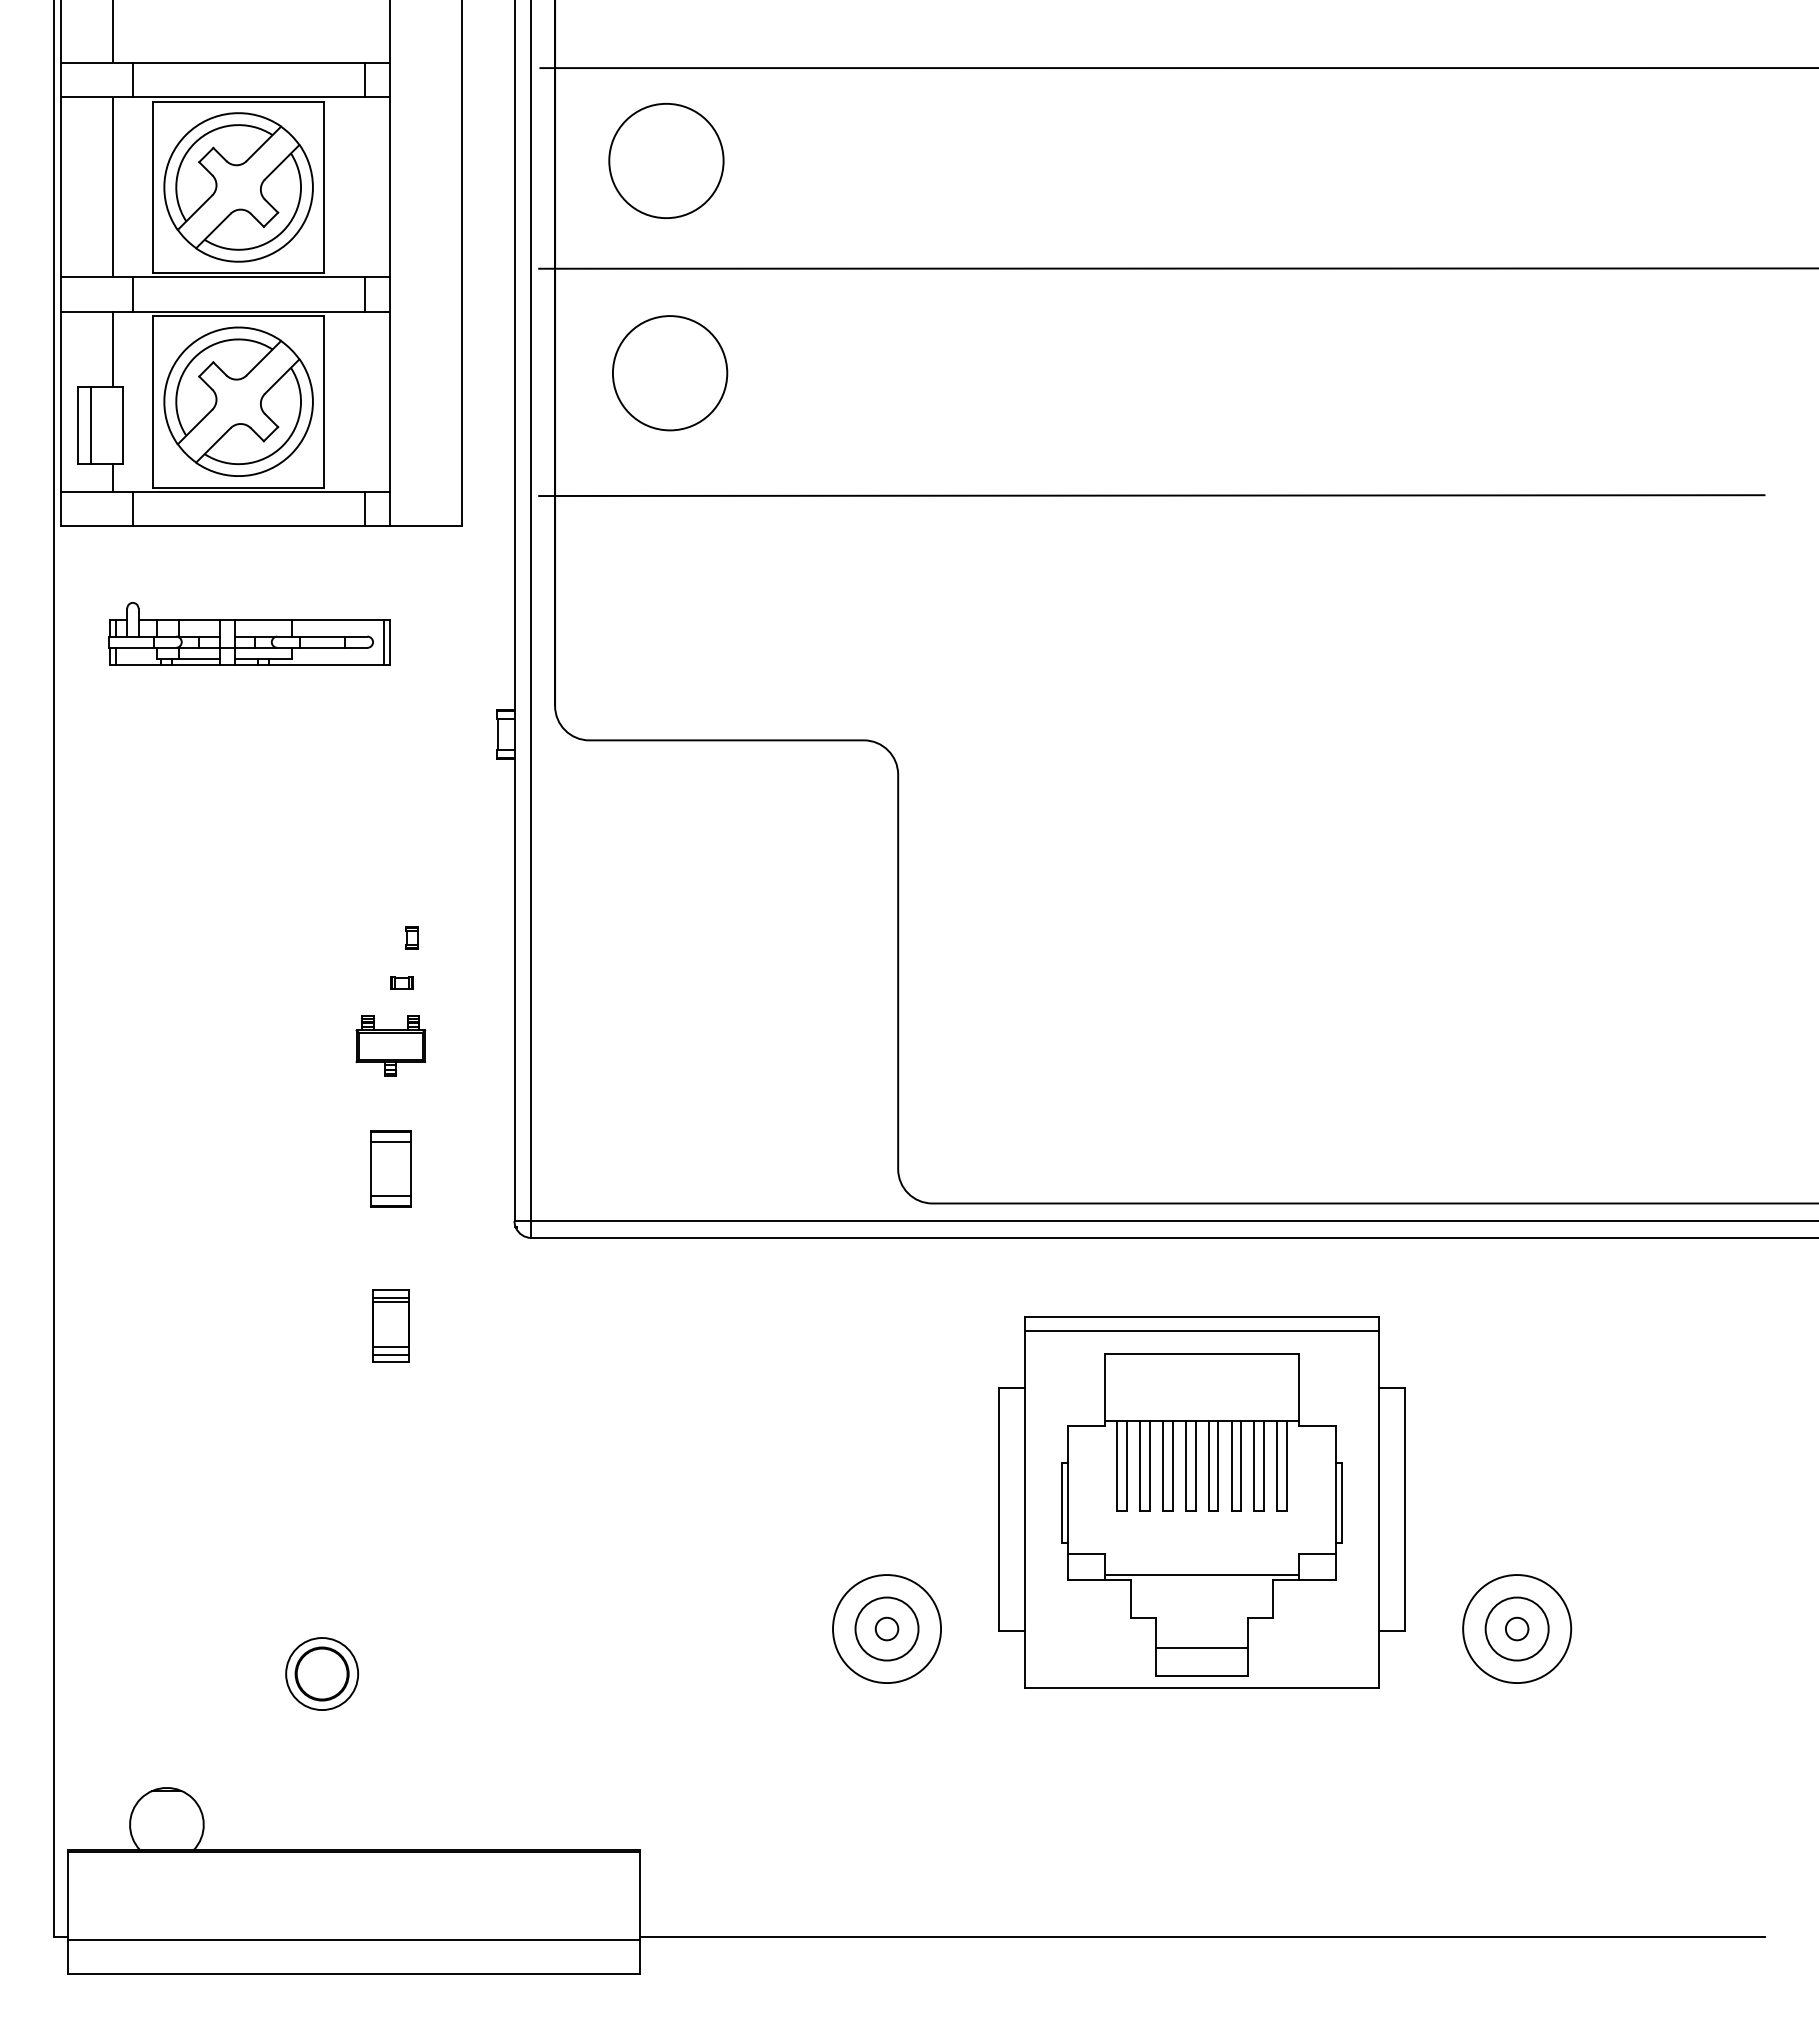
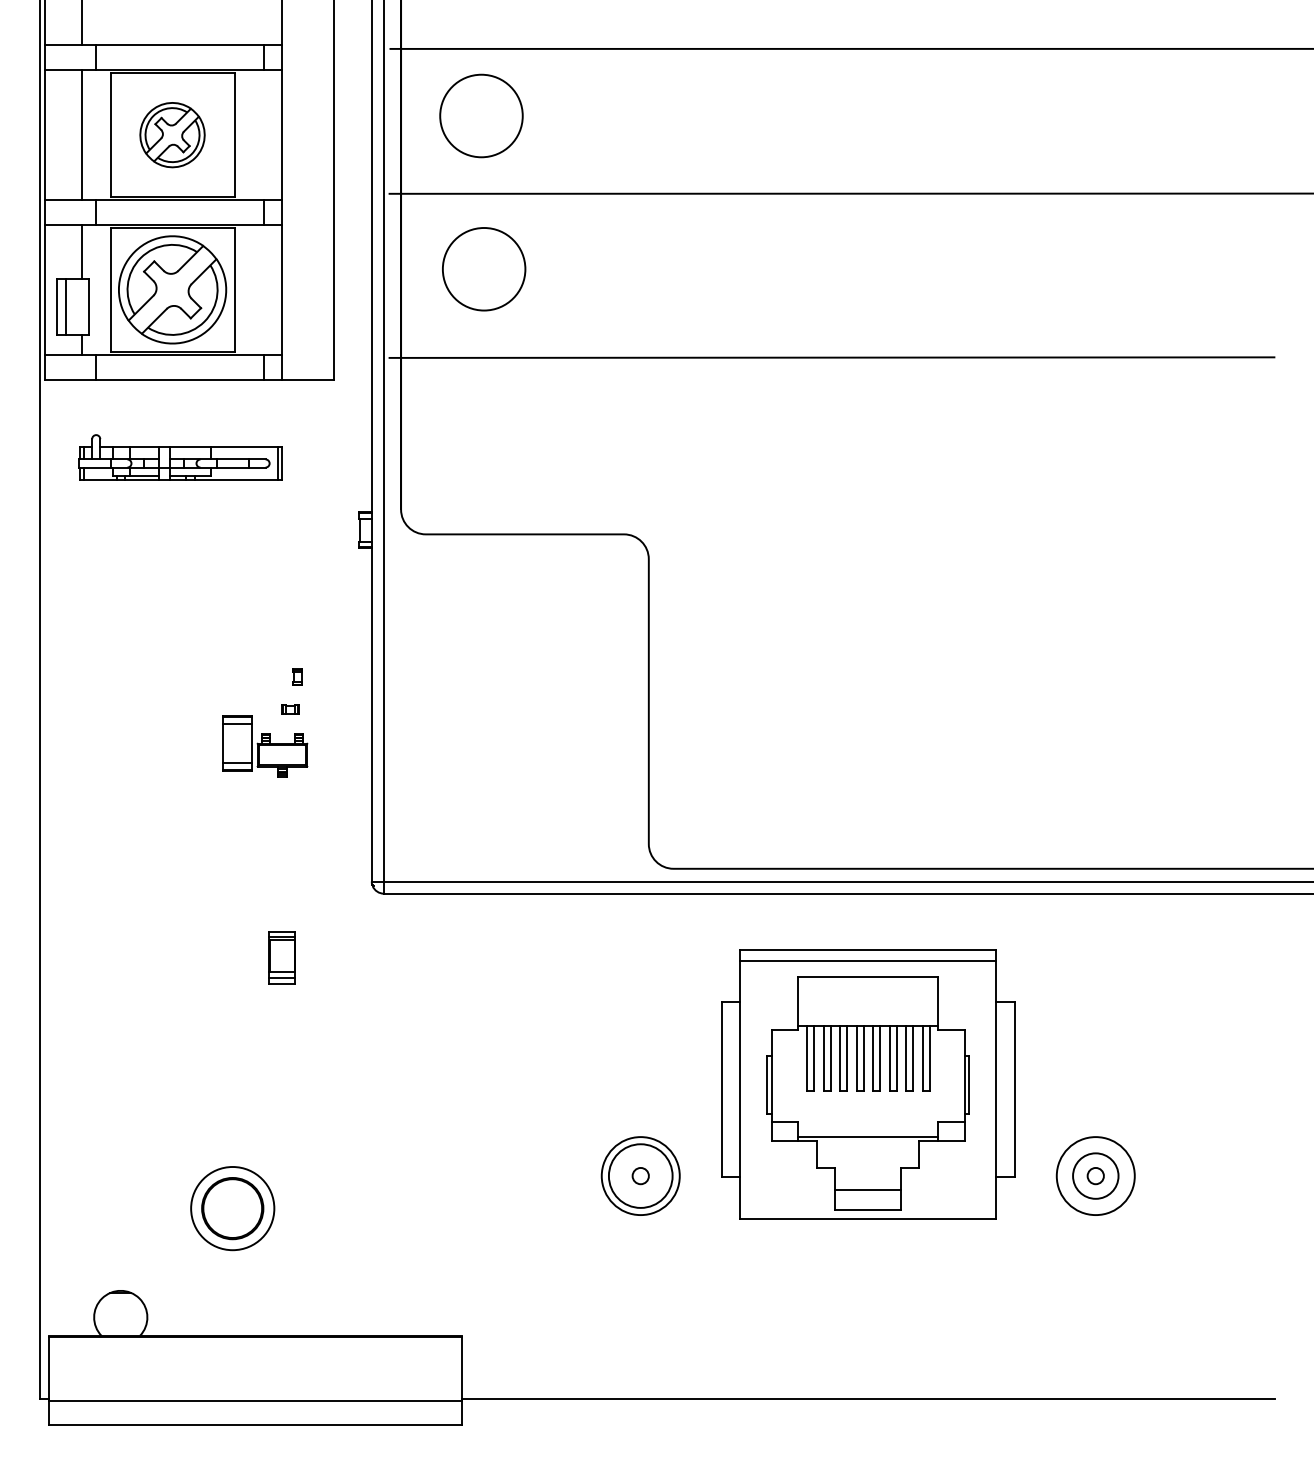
part: (238, 187) -> (172, 135), size x0.6
part: (390, 1168) -> (237, 743), moved
circle: (886, 1628) -> (640, 1175), size x1.4
part: (322, 1673) -> (233, 1208), size x1.6

